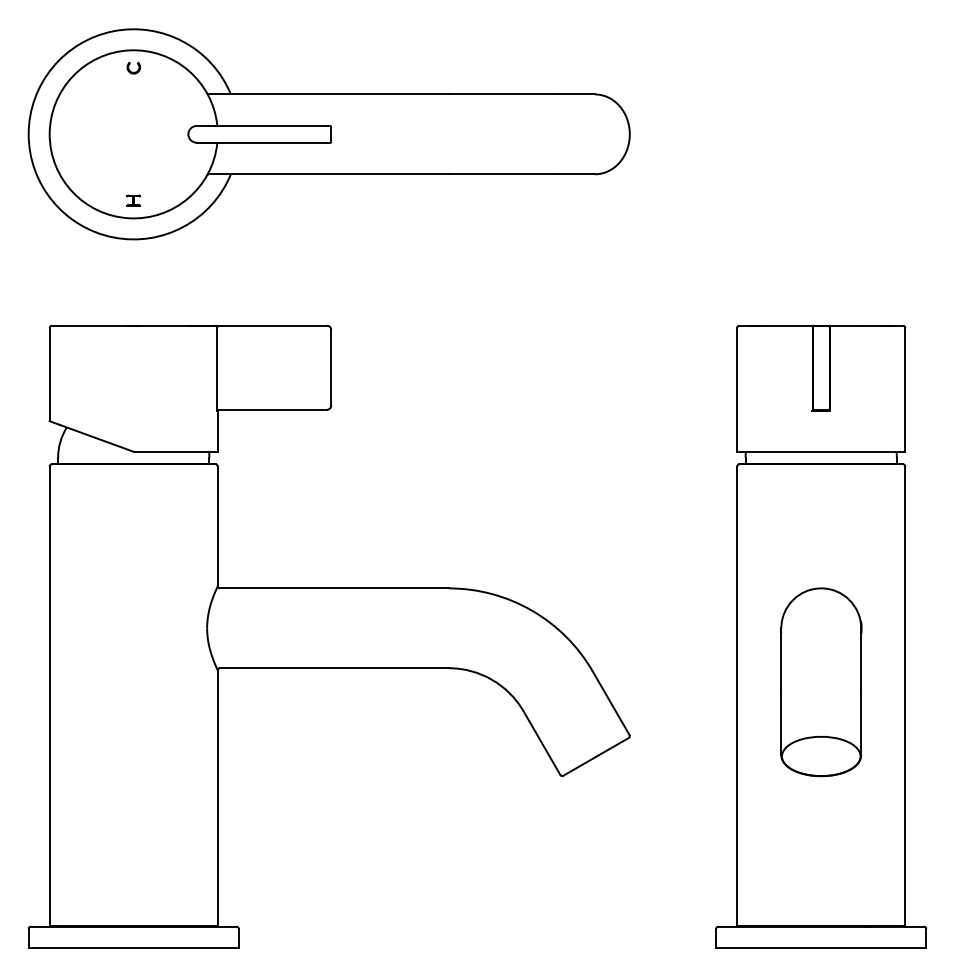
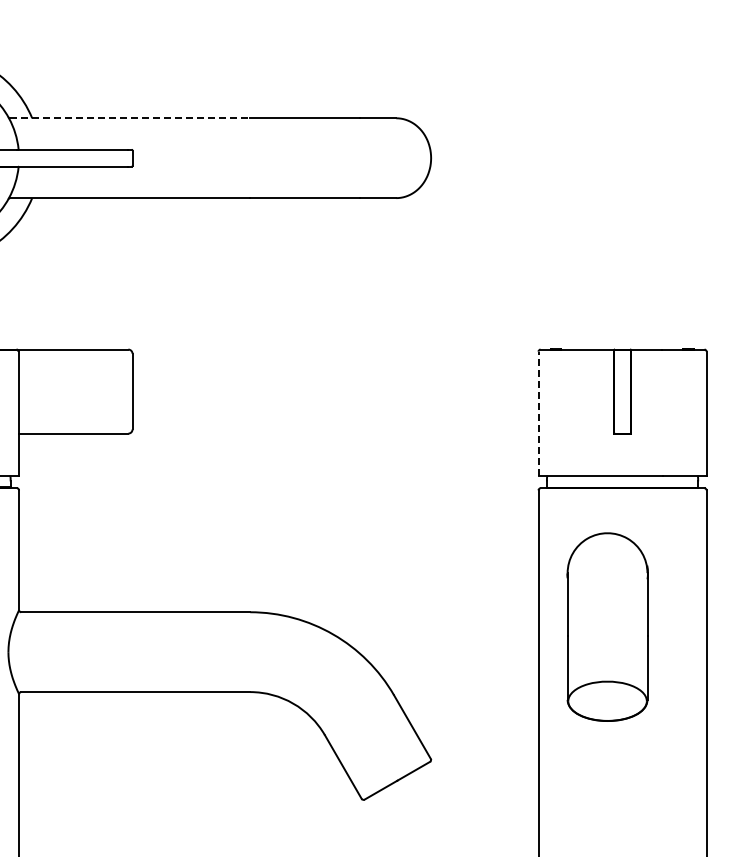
line: (328, 94) -> (129, 118), solid -> dashed
line: (737, 389) -> (538, 413), solid -> dashed
part: (821, 682) -> (607, 627), moved

